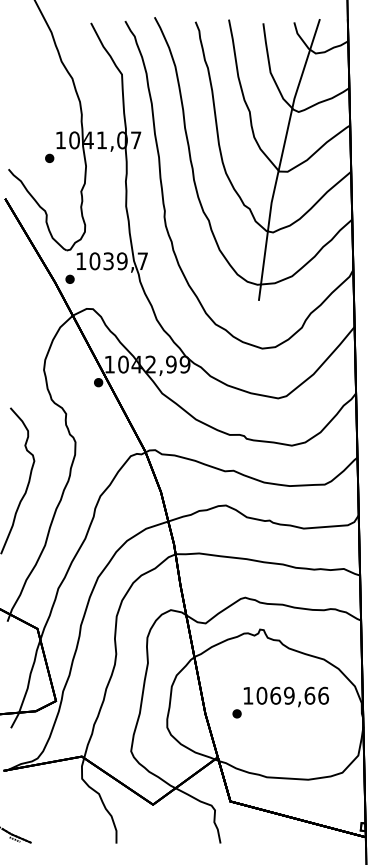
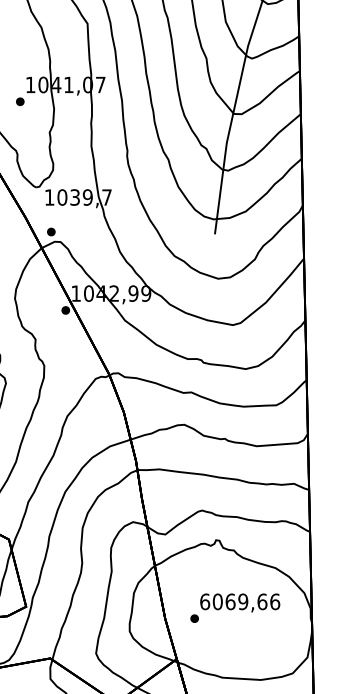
part: (69, 278) -> (50, 231), moved
text: (248, 695) -> (205, 601), 1069,66 -> 6069,66

